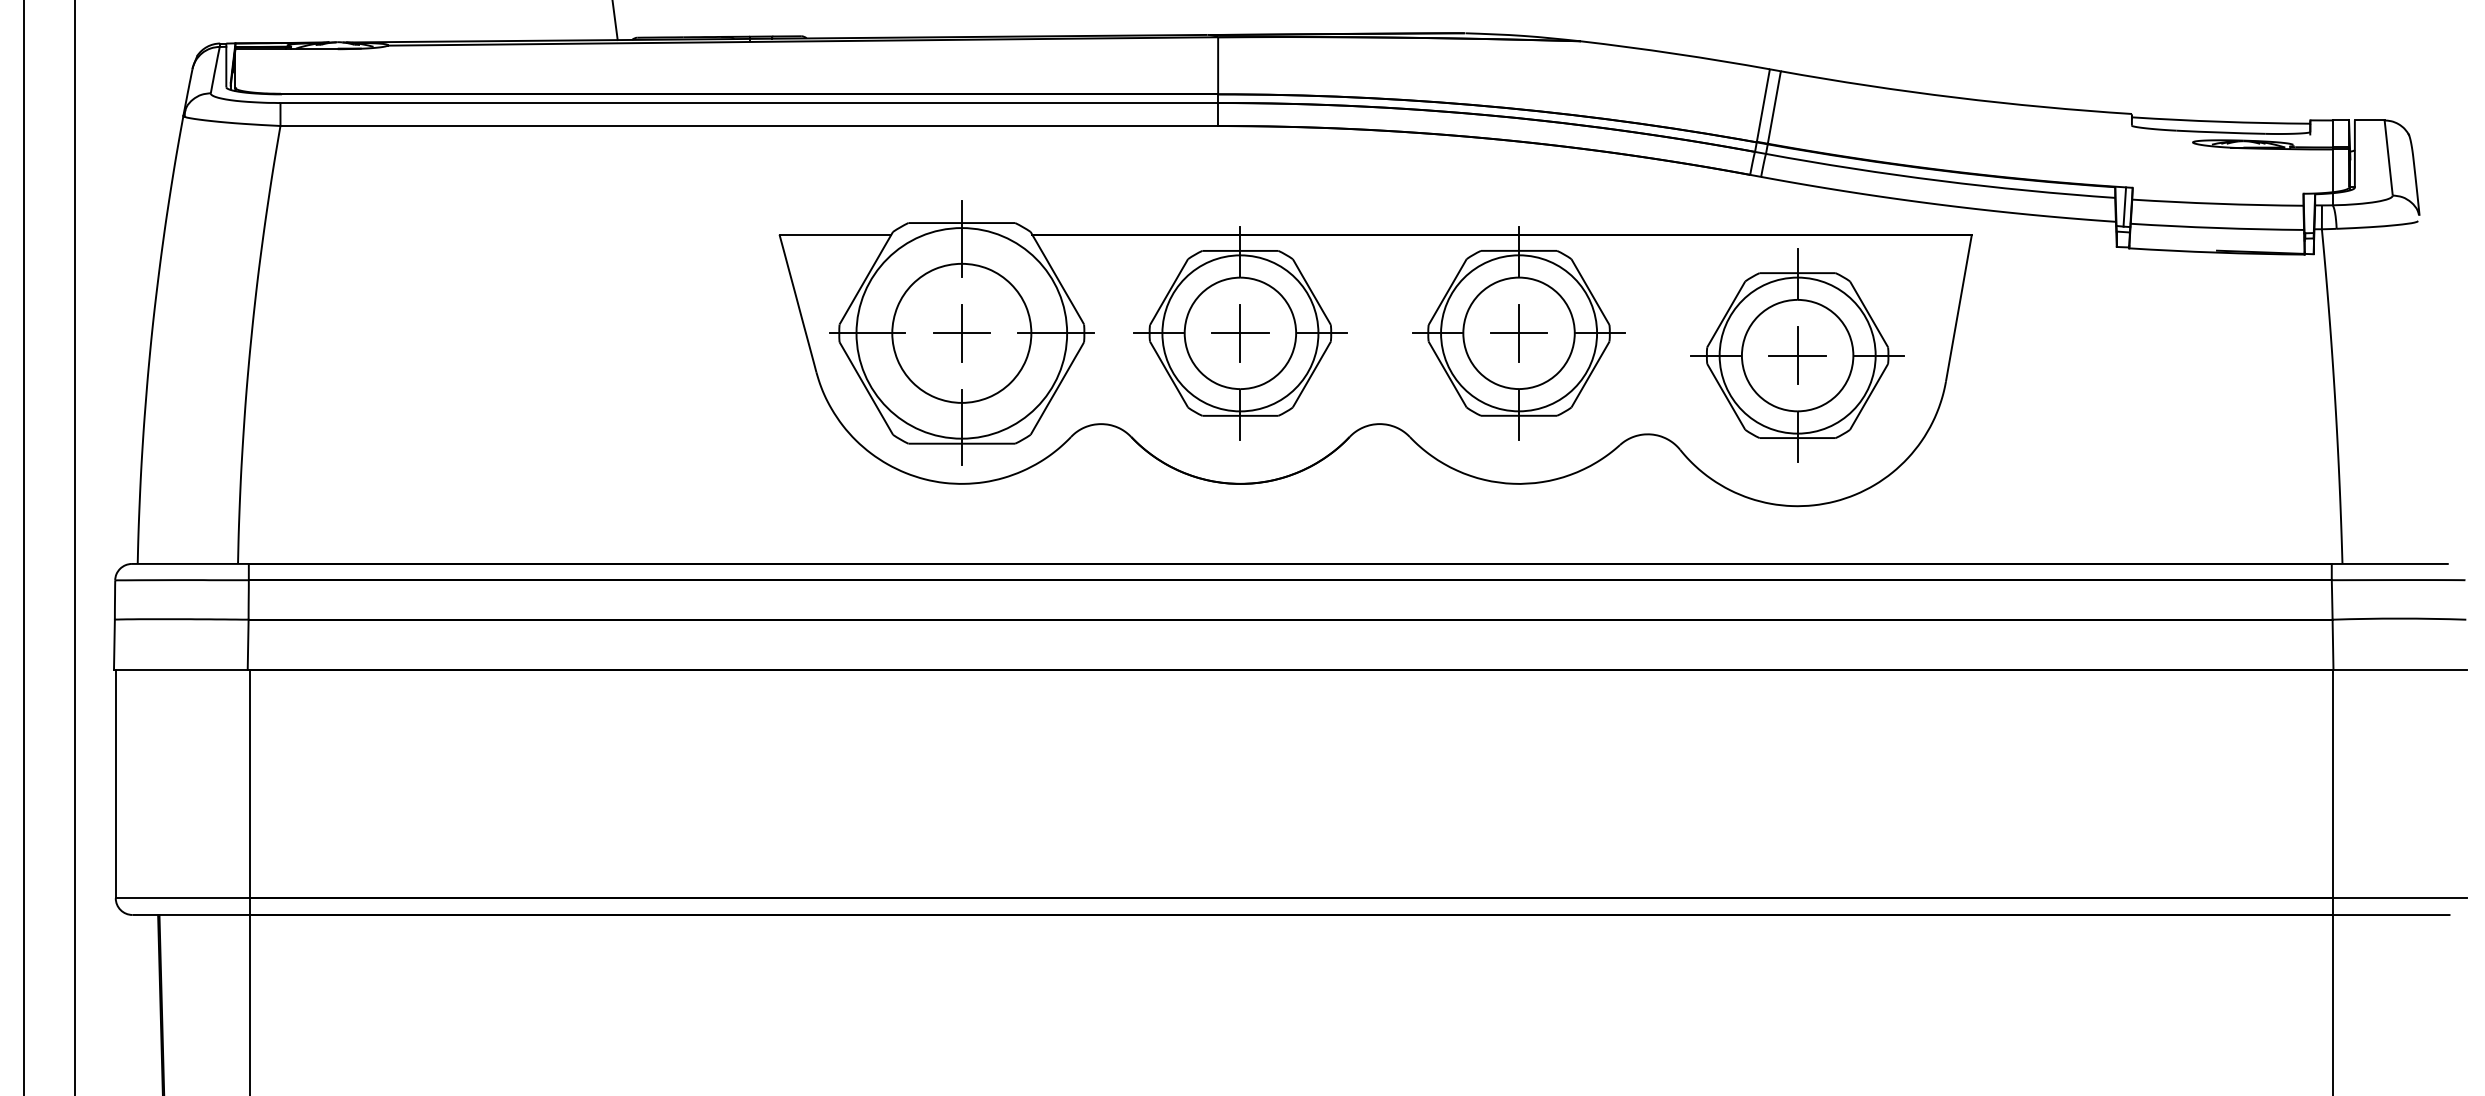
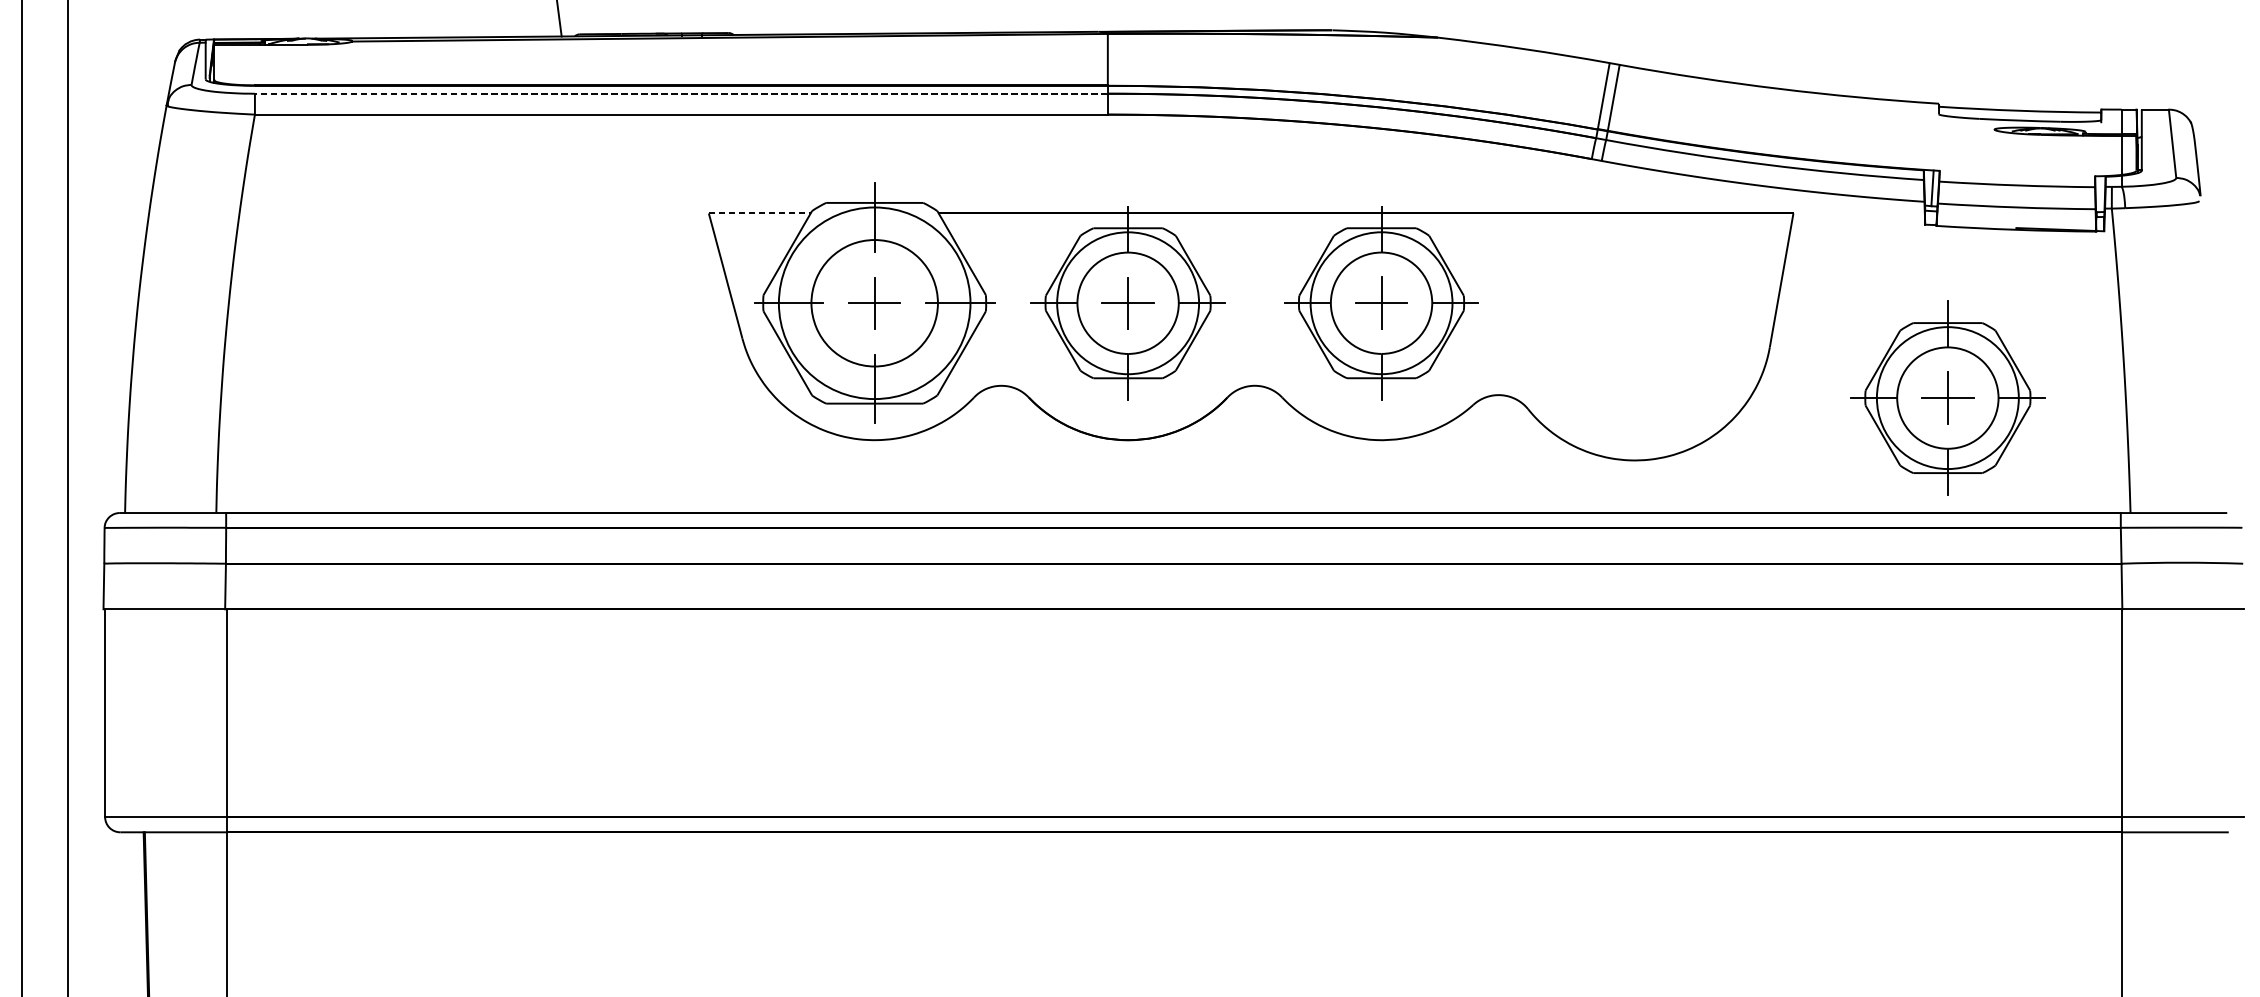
line: (749, 103) -> (681, 94), solid -> dashed
line: (835, 234) -> (759, 213), solid -> dashed
part: (1797, 355) -> (1947, 397), moved

